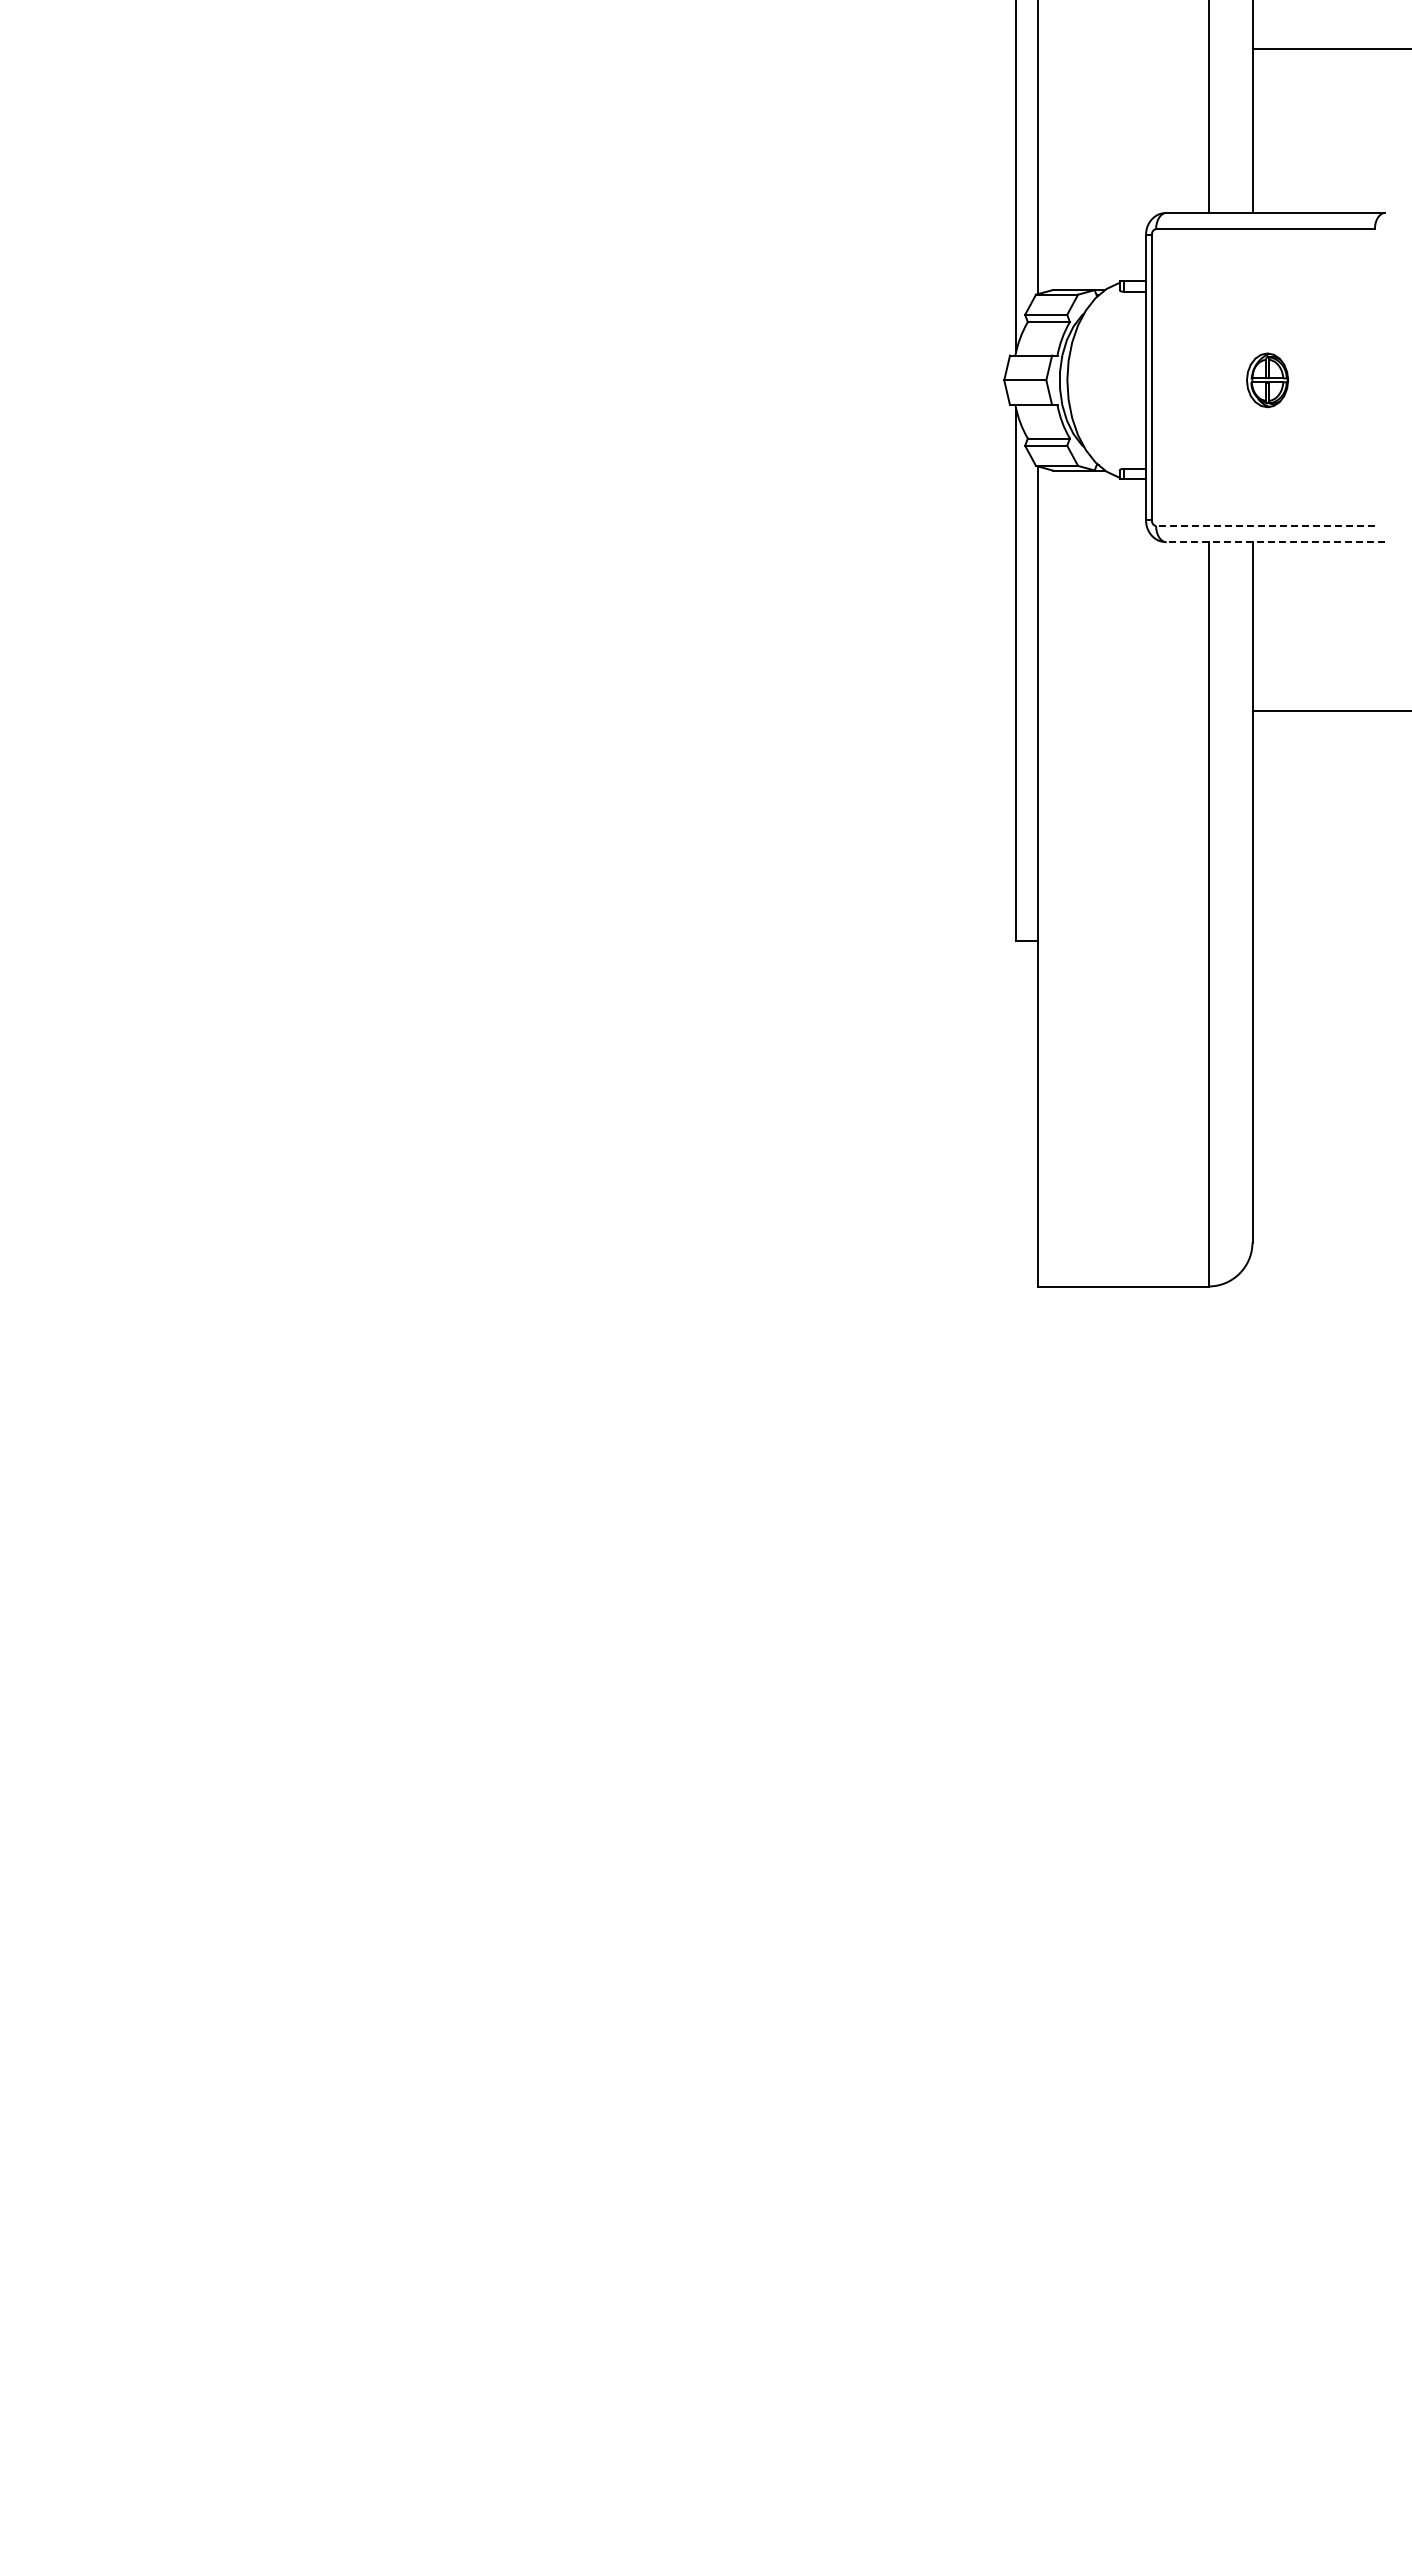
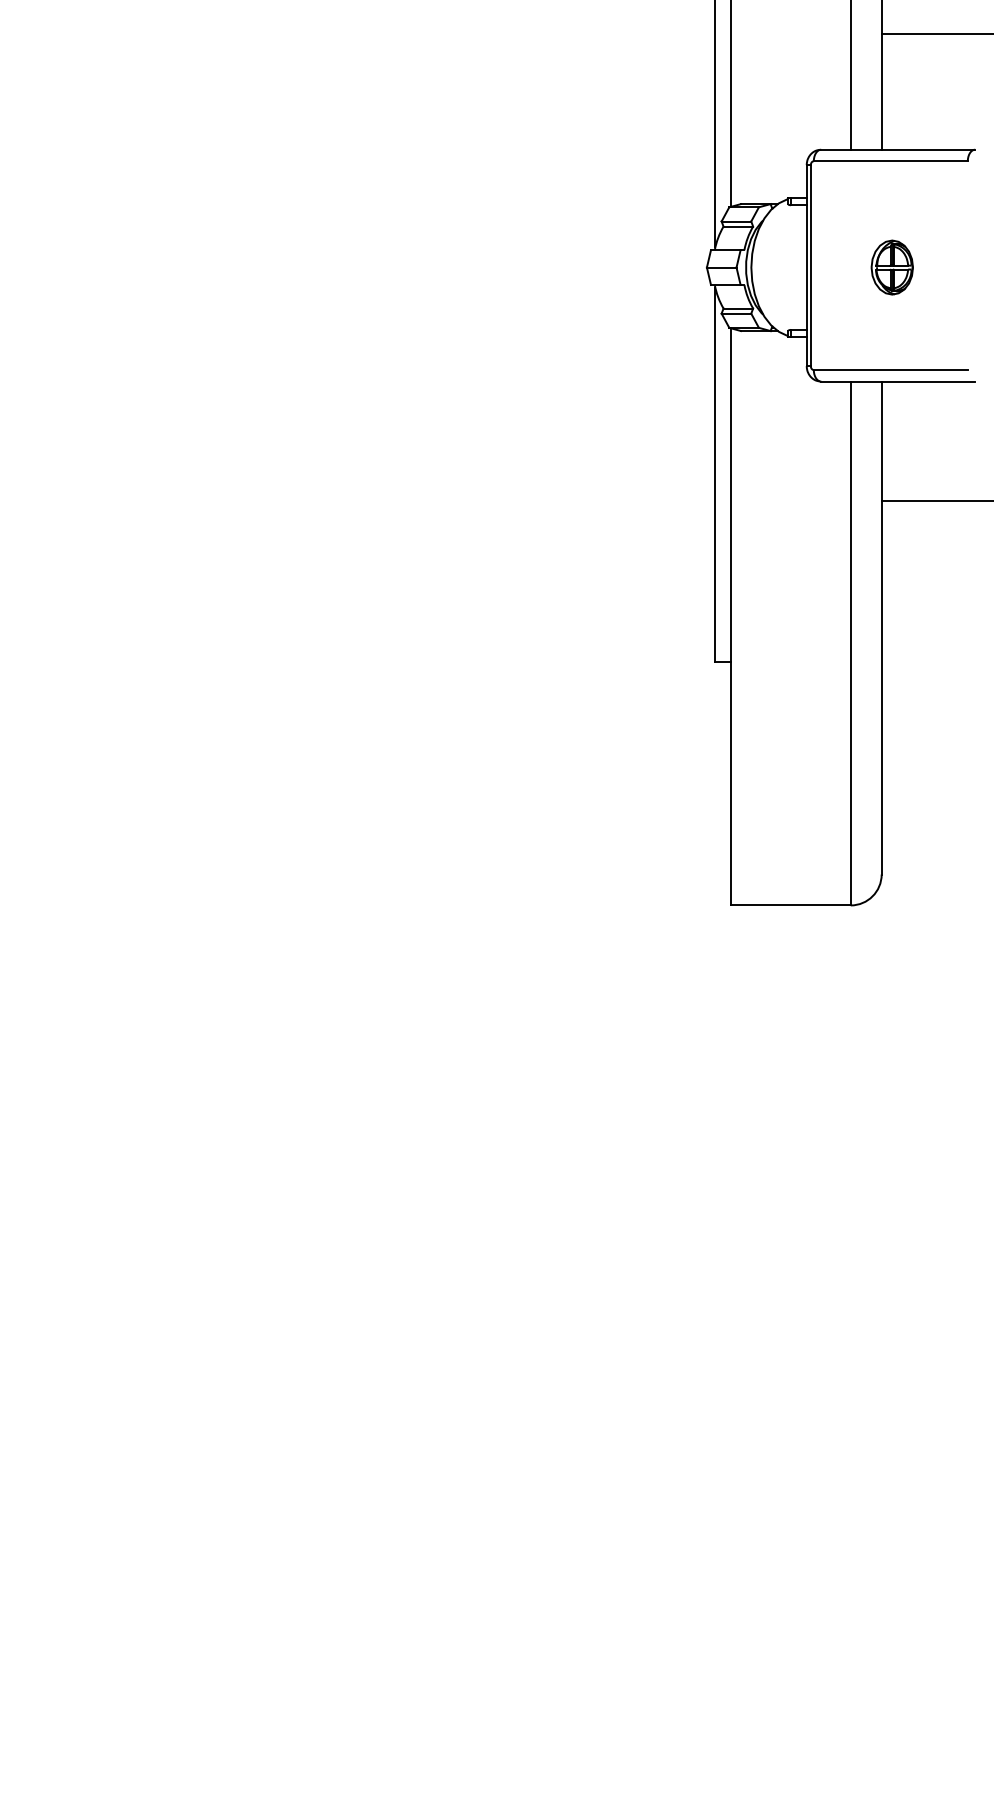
part: (1267, 380) -> (892, 267), size x1.43
line: (1264, 525) -> (890, 369), dashed -> solid
line: (1275, 542) -> (897, 381), dashed -> solid

